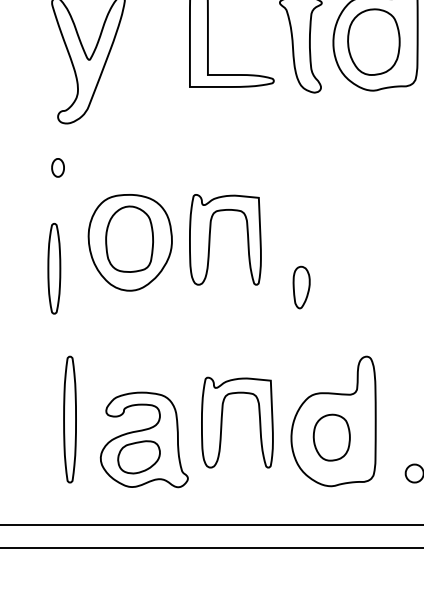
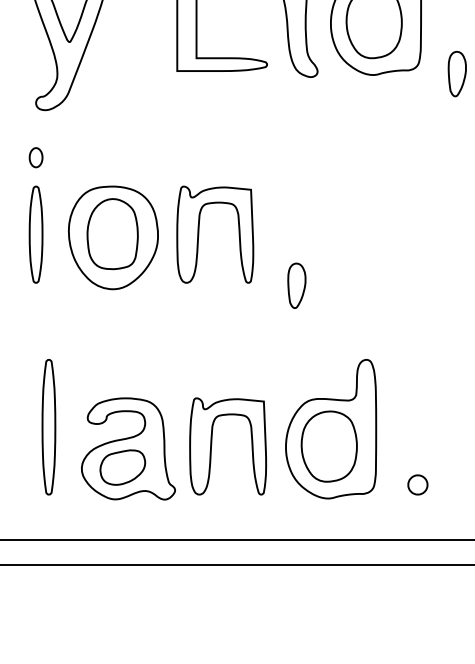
part: (53, 268) -> (35, 234), moved
part: (222, 420) -> (212, 444), moved
part: (331, 437) -> (328, 446), size x1.43

